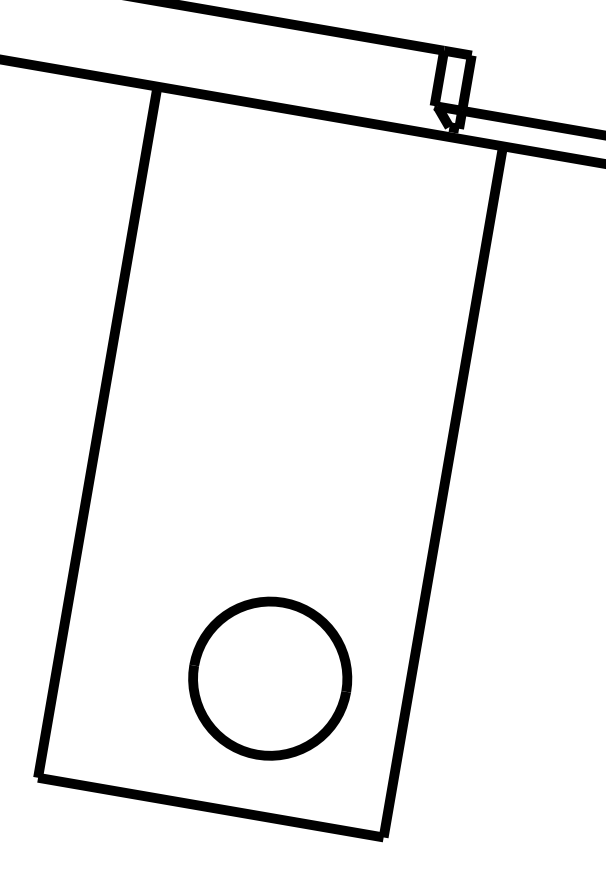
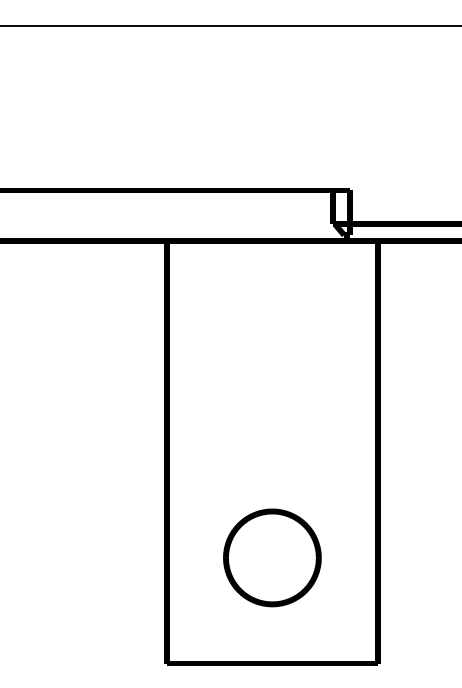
part: (270, 678) -> (272, 557), moved

